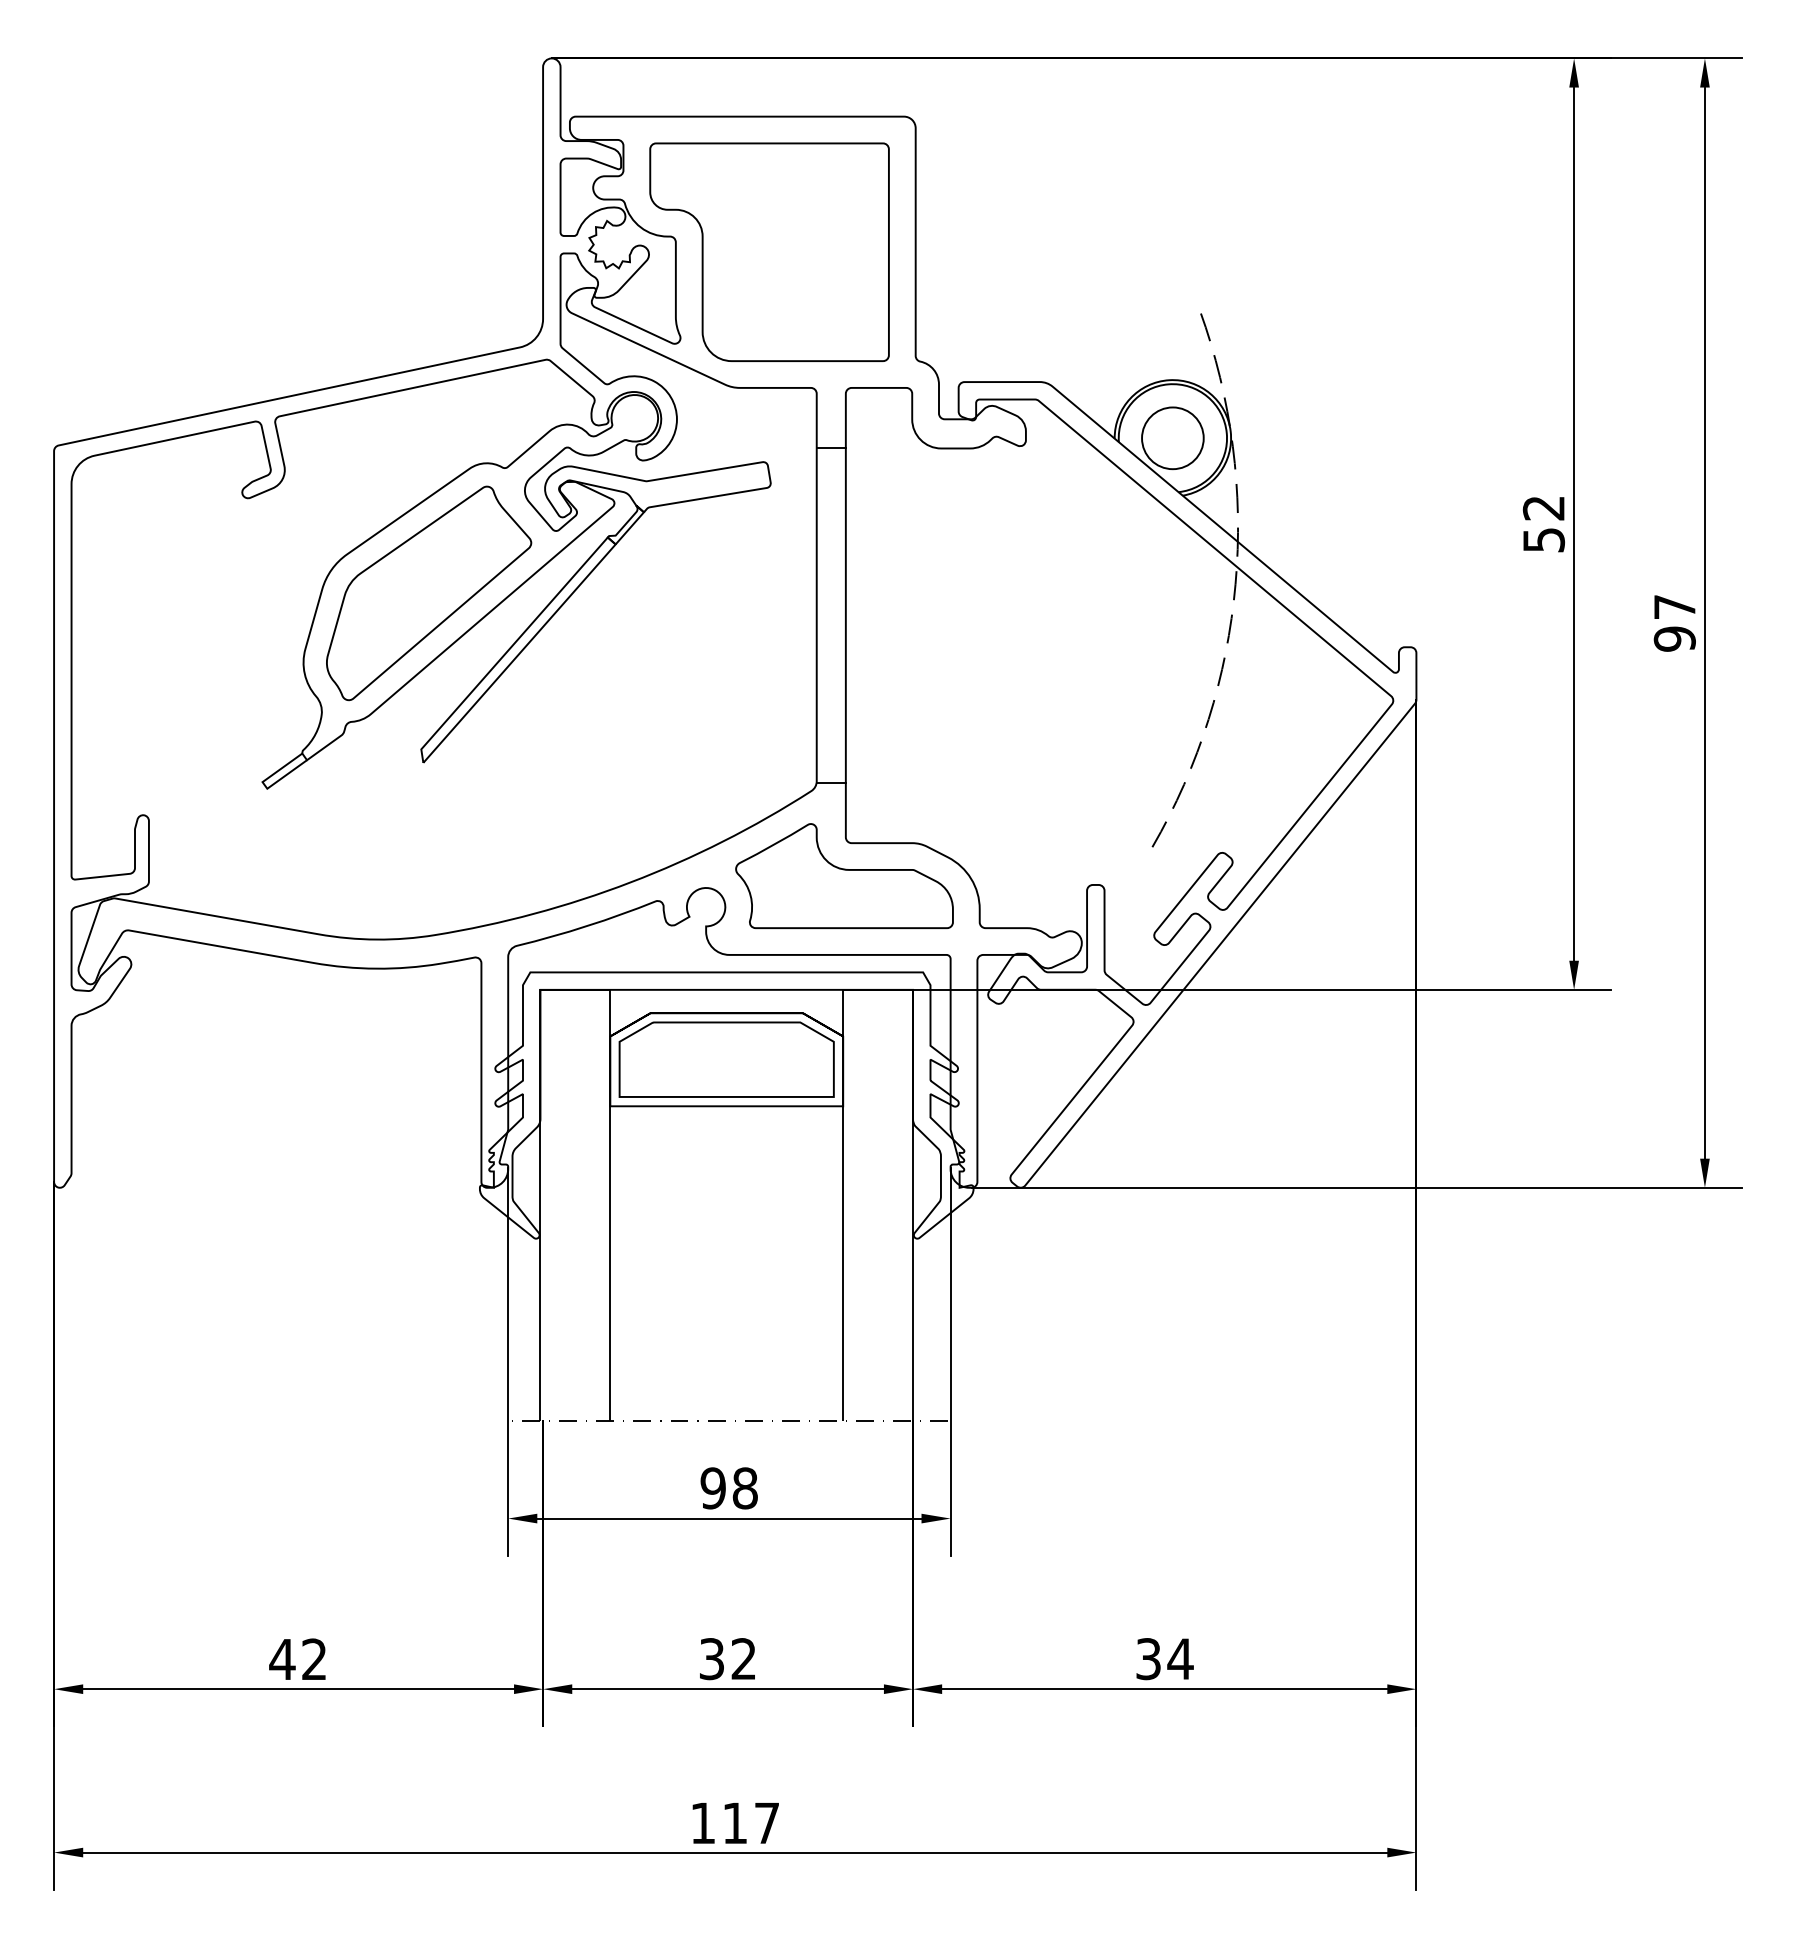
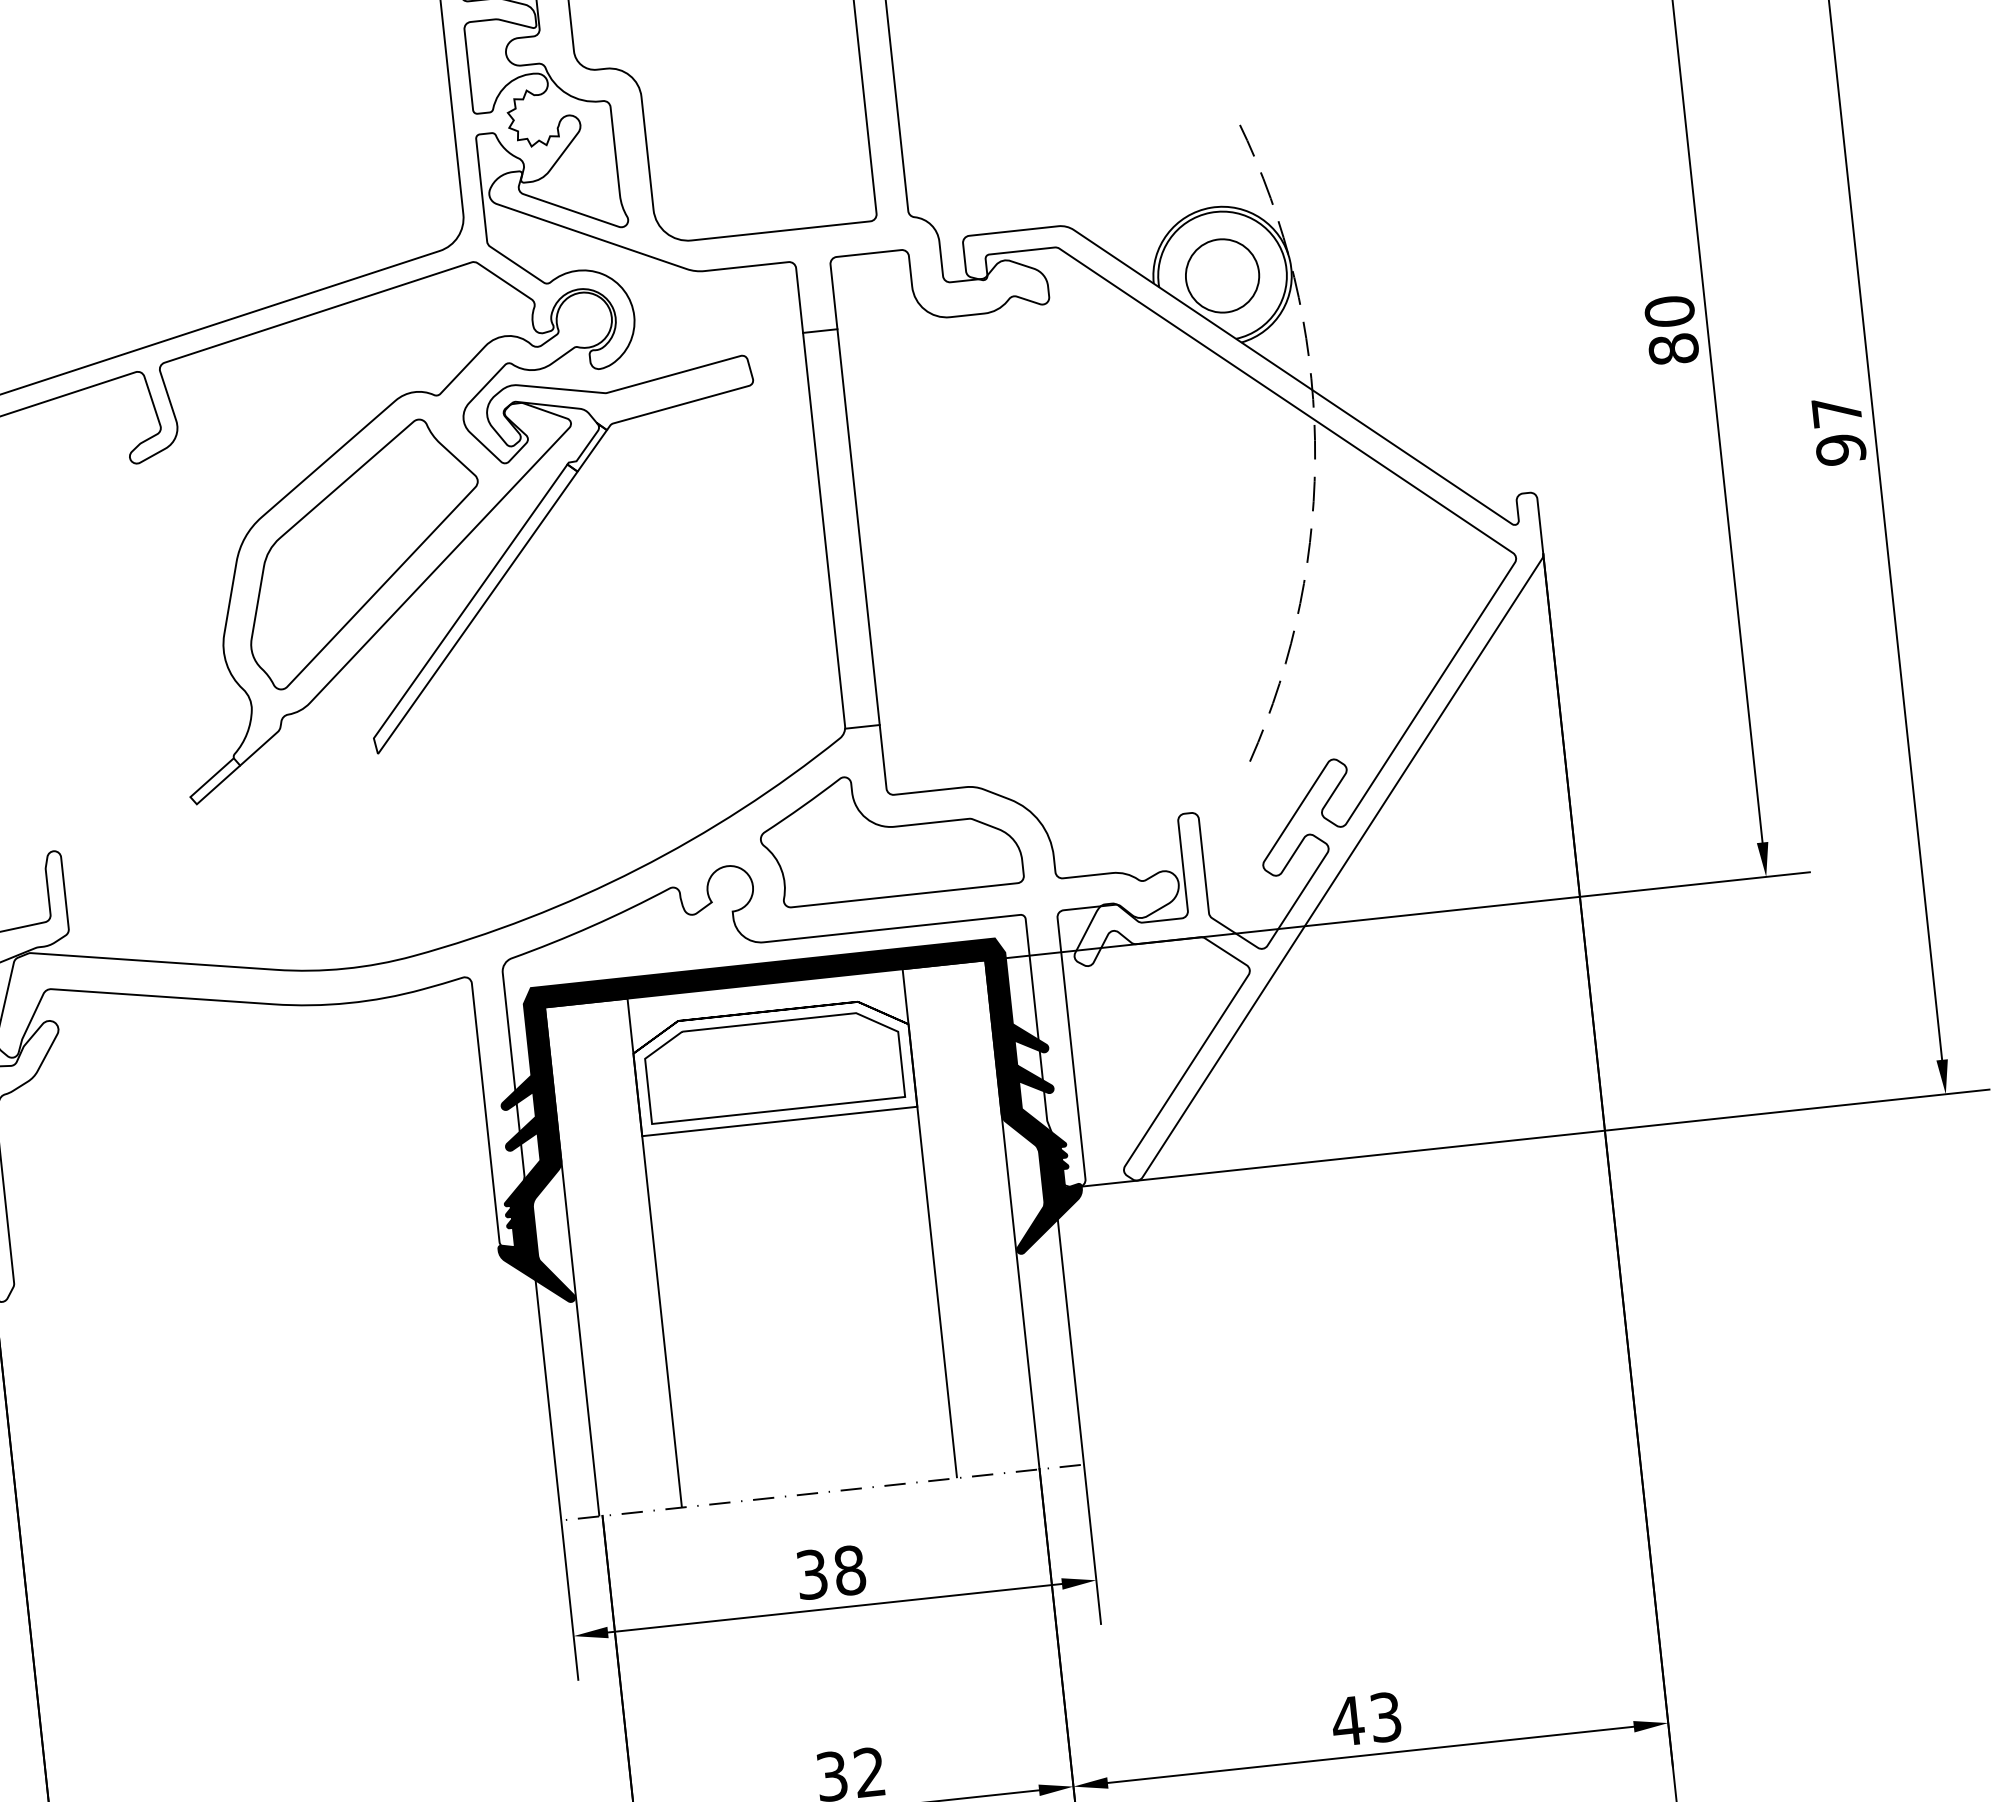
text: (1543, 523) -> (1671, 329), 52 -> 80
fill: (726, 1105) -> (779, 1120), added
text: (712, 1488) -> (811, 1574), 98 -> 38
text: (1164, 1659) -> (1366, 1719), 34 -> 43

